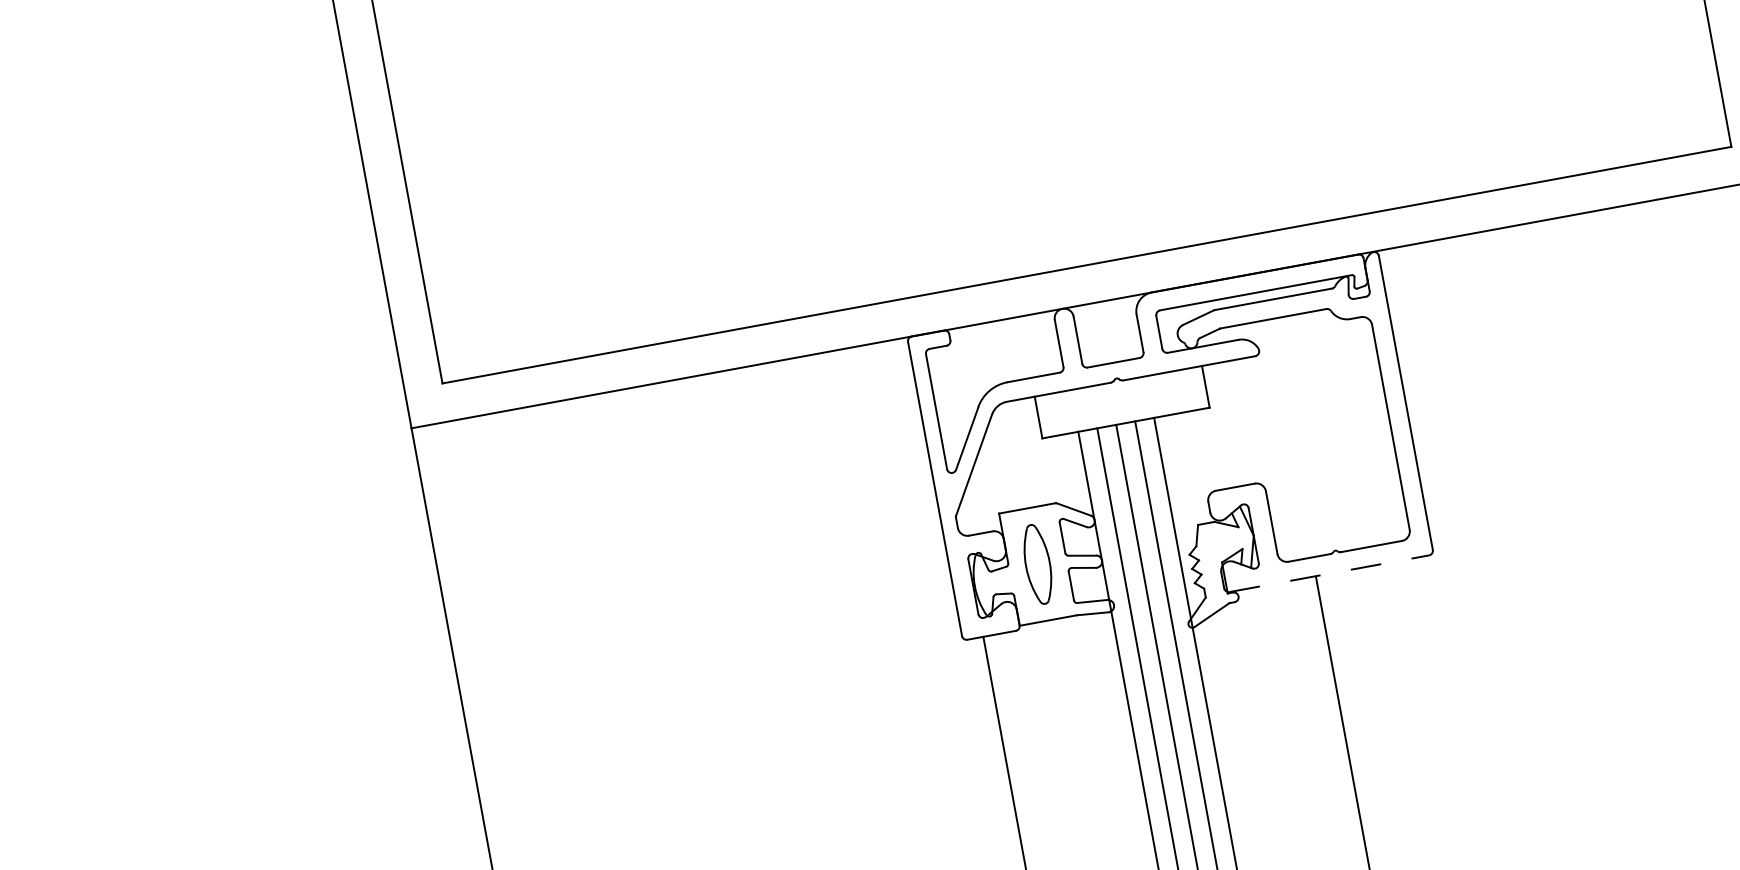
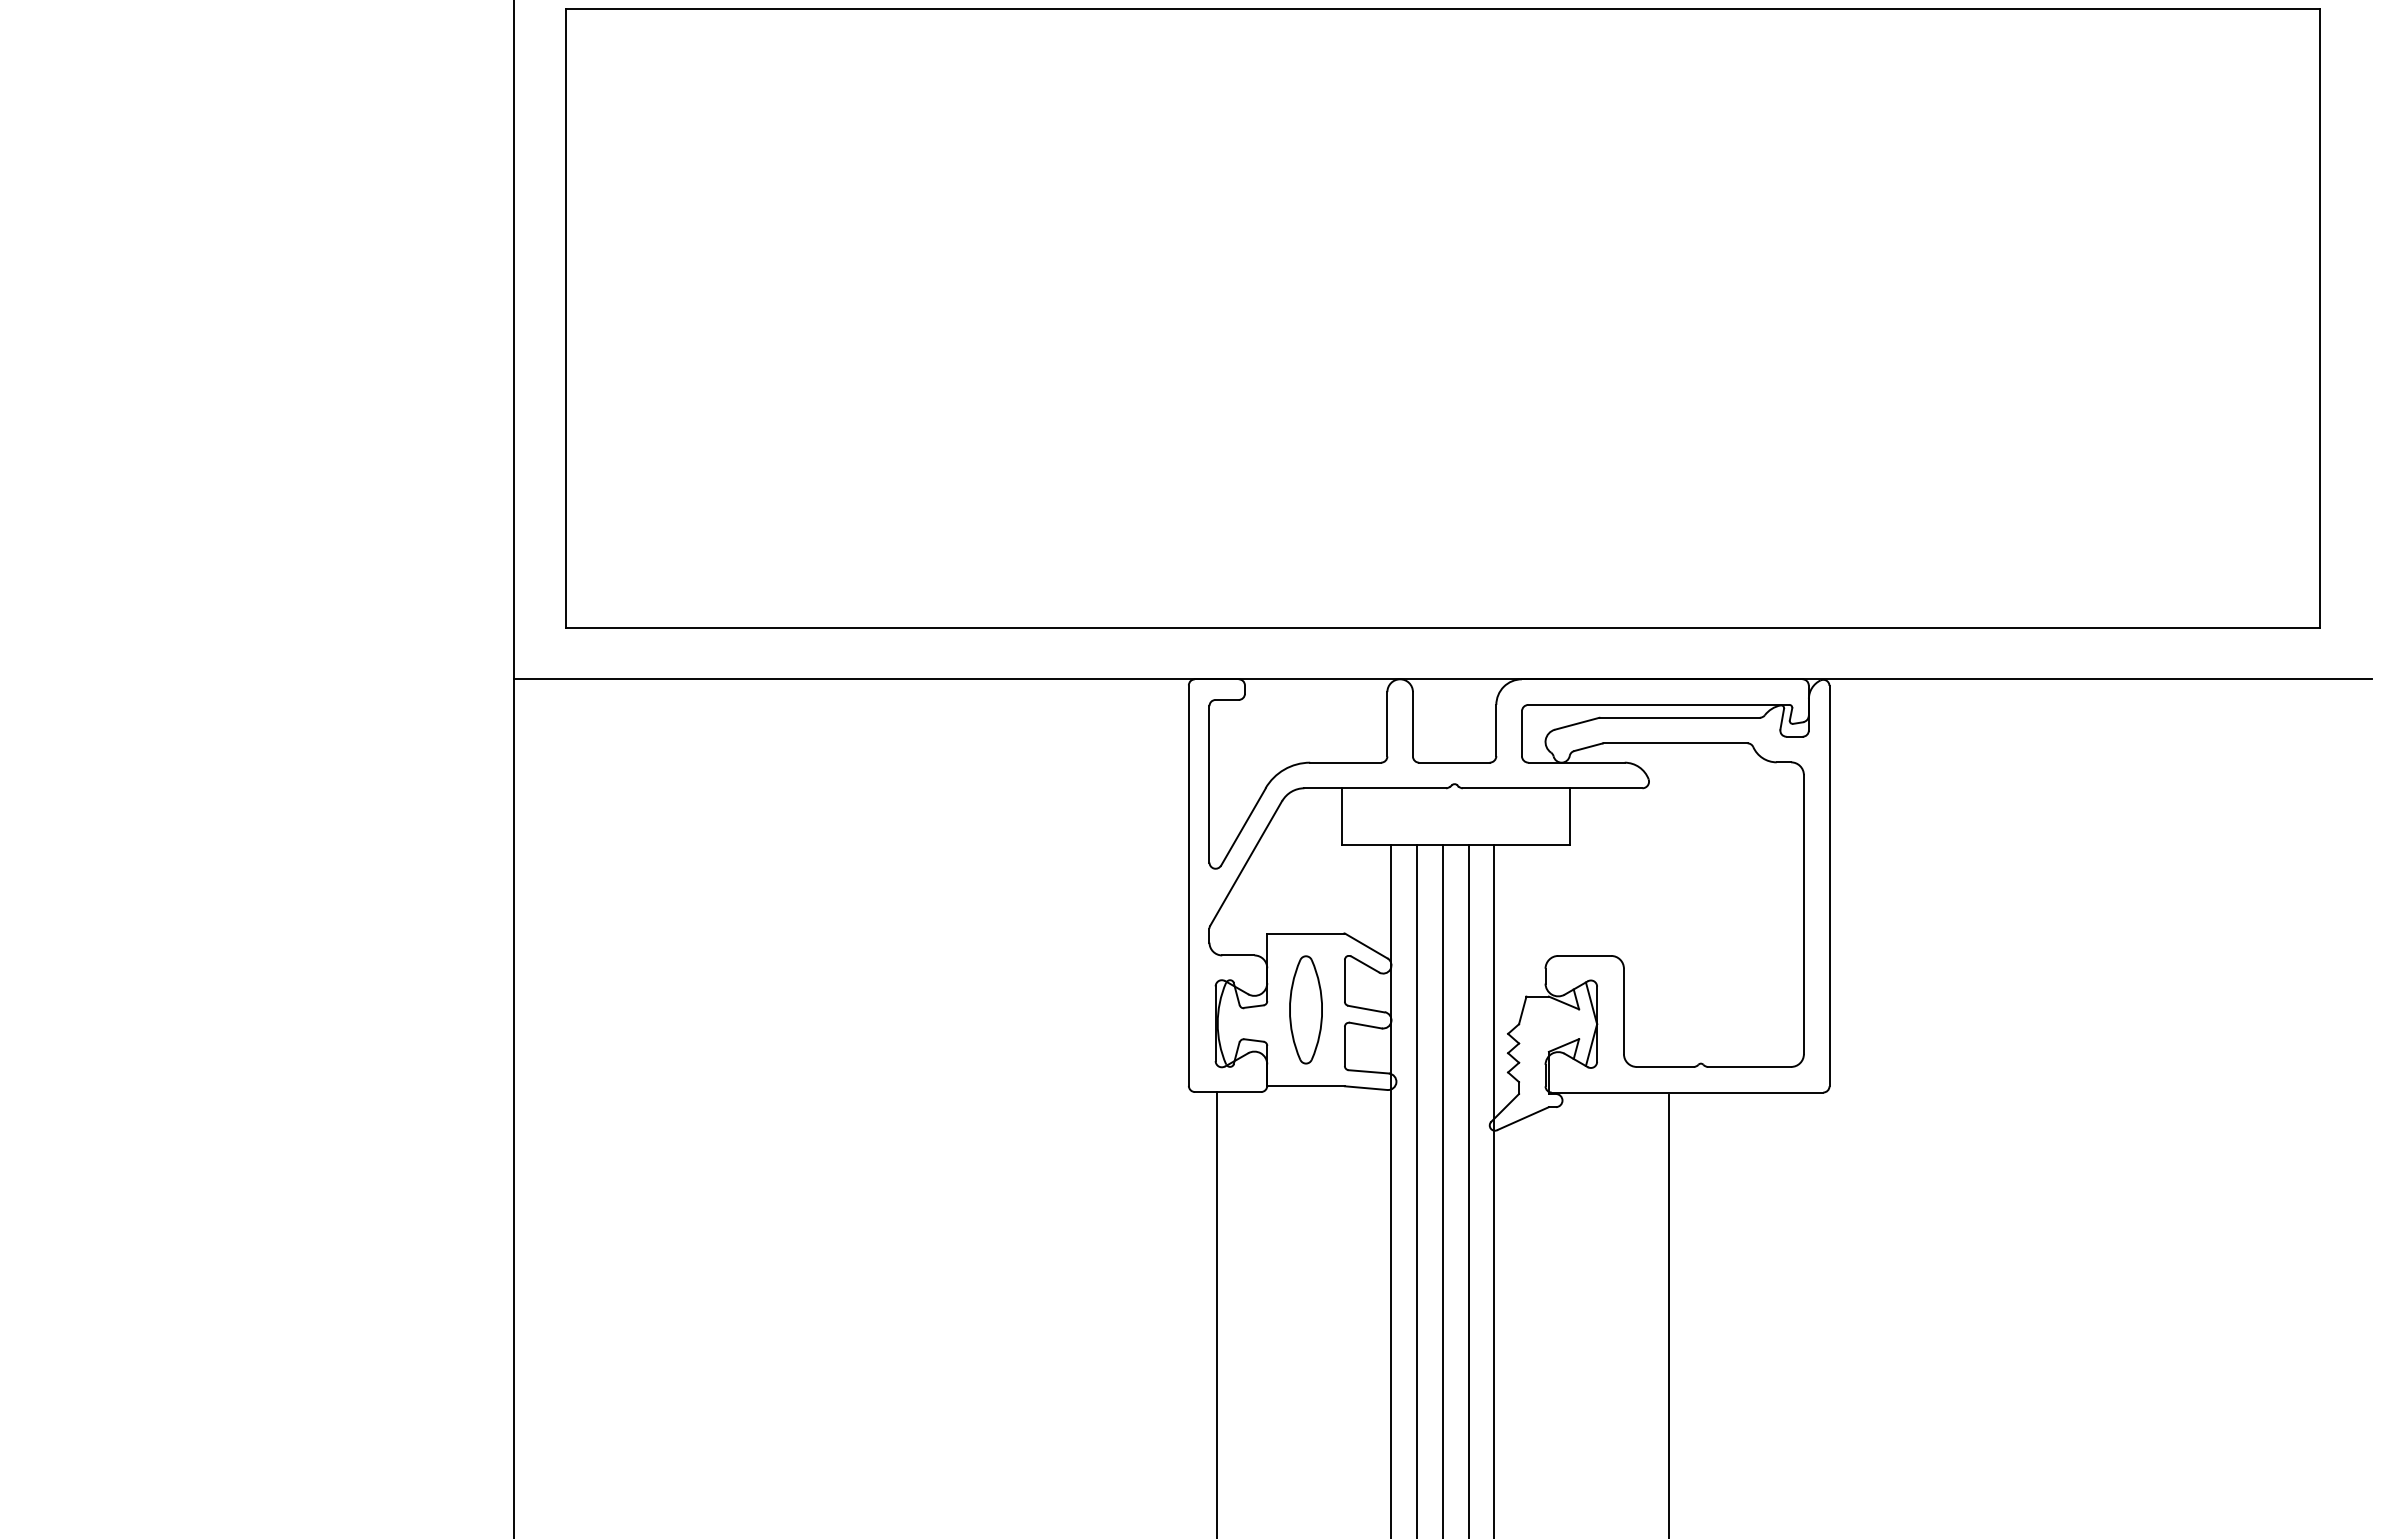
line: (1329, 573) -> (1687, 1092), dashed -> solid

